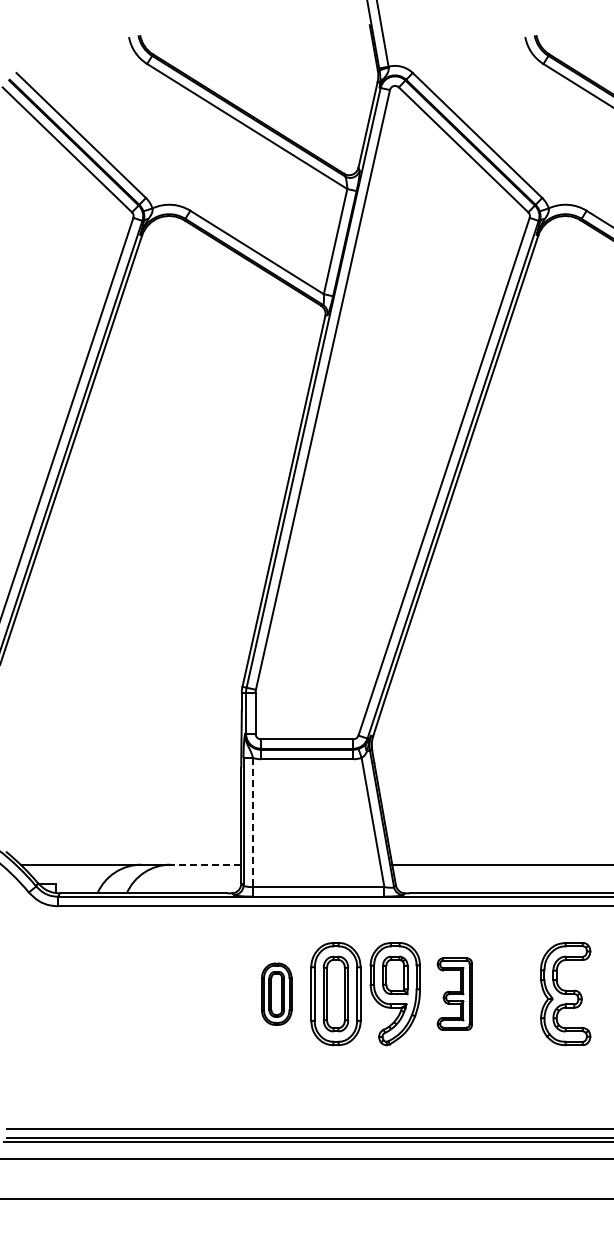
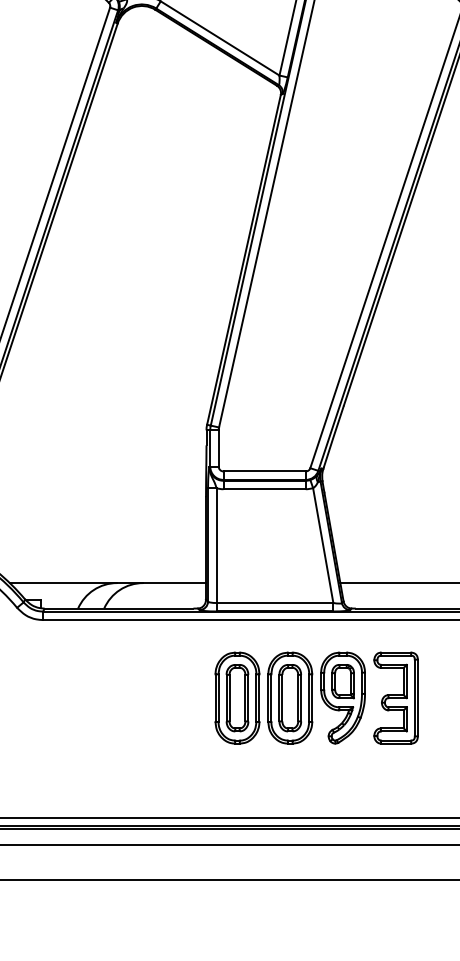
line: (253, 822) -> (216, 545), dashed -> solid
line: (205, 864) -> (174, 582), dashed -> solid
part: (276, 994) -> (237, 698), size x1.67
part: (454, 994) -> (395, 698), size x1.43

